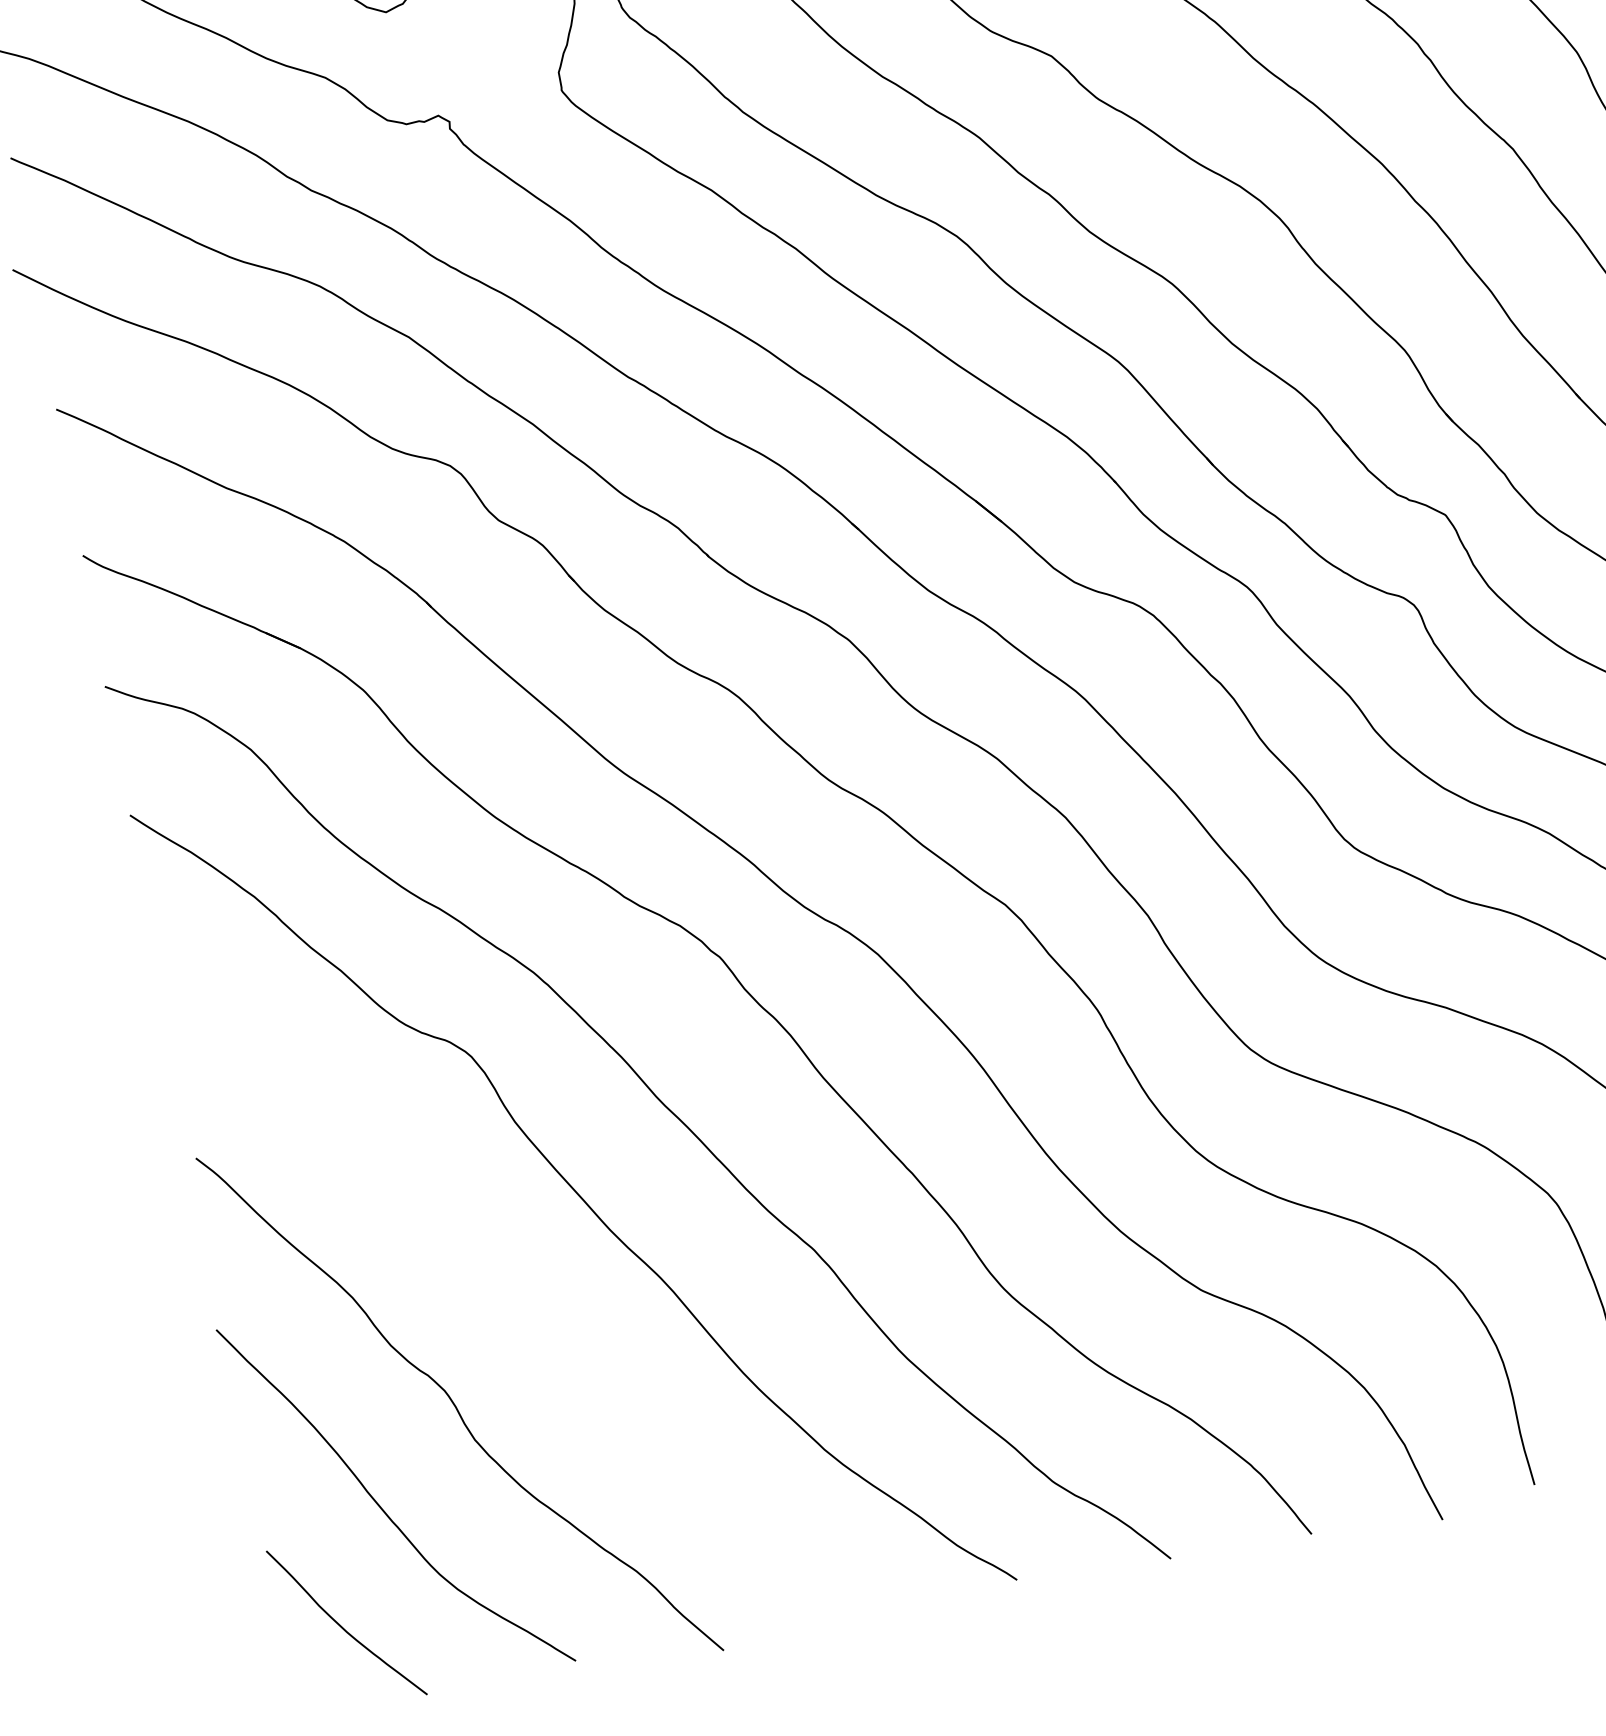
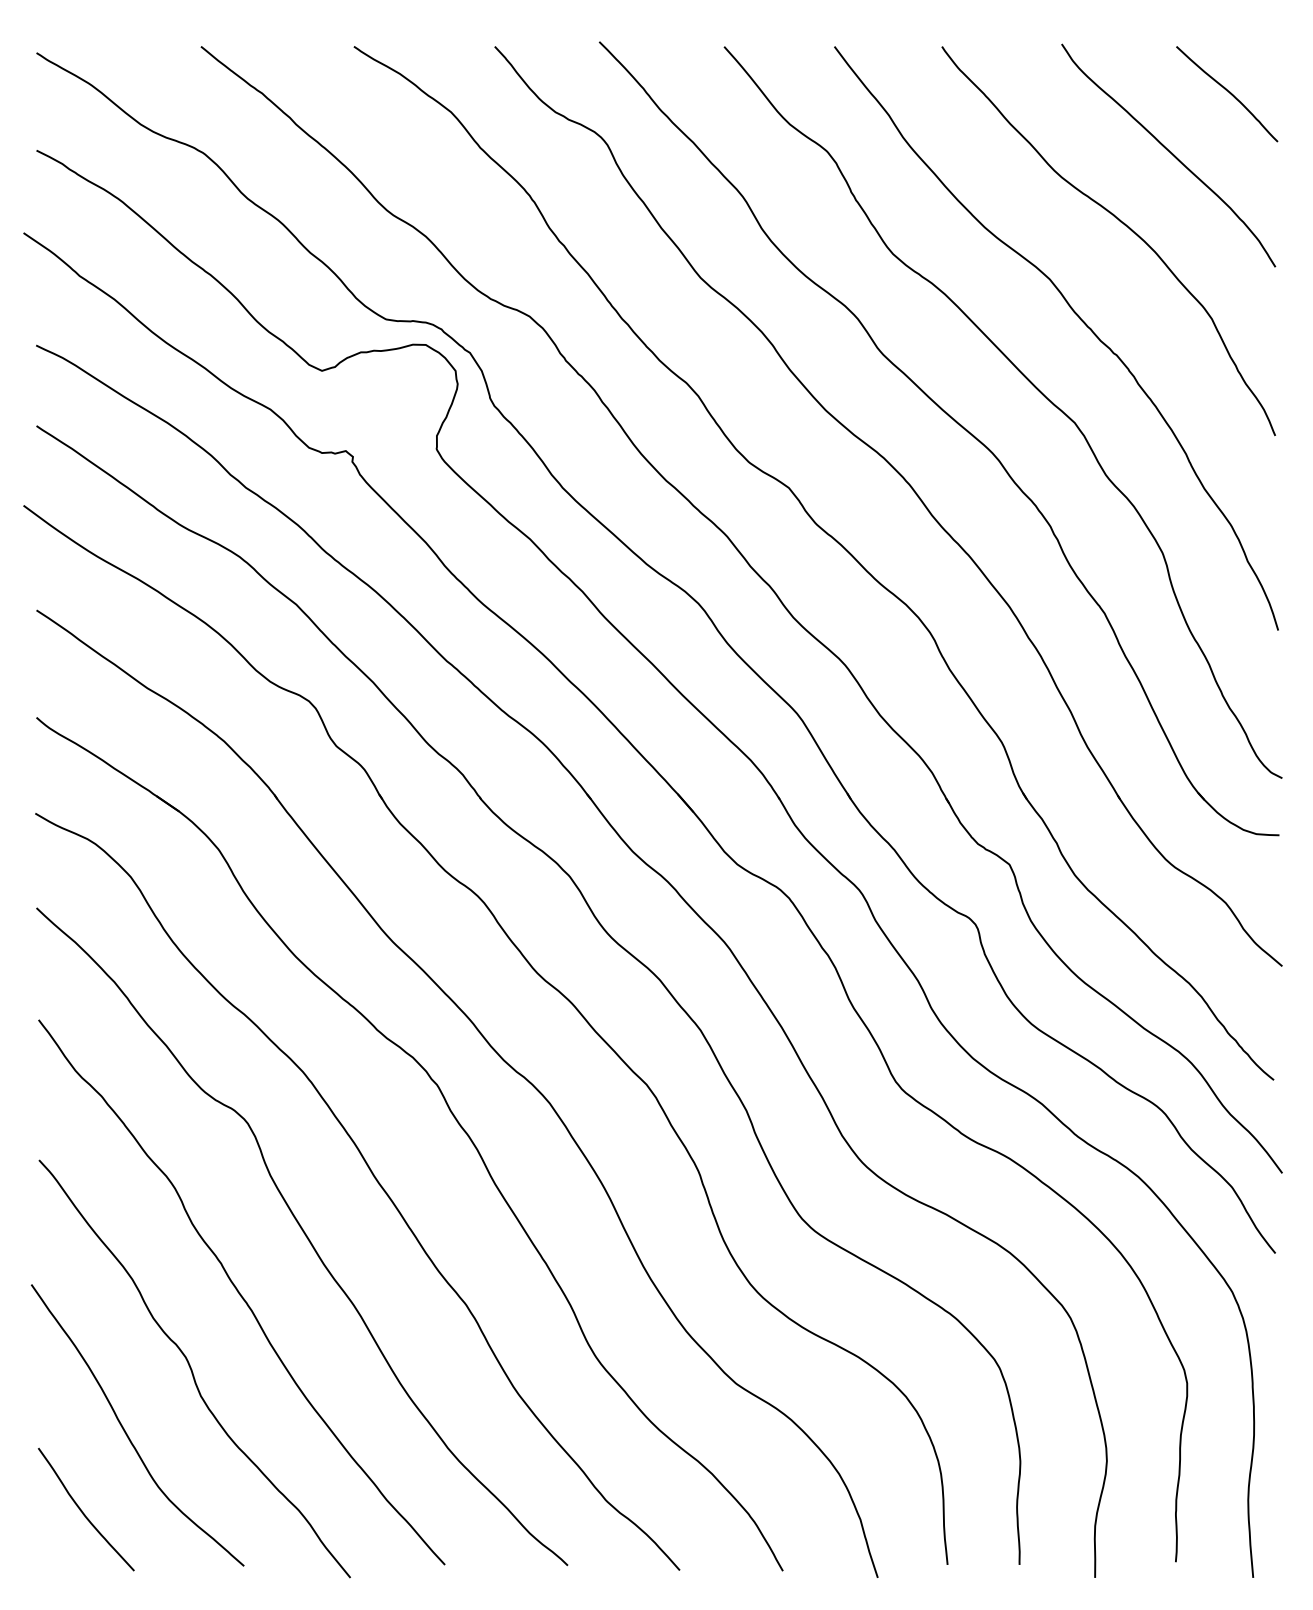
curve: (503, 1290) -> (240, 1293), added

